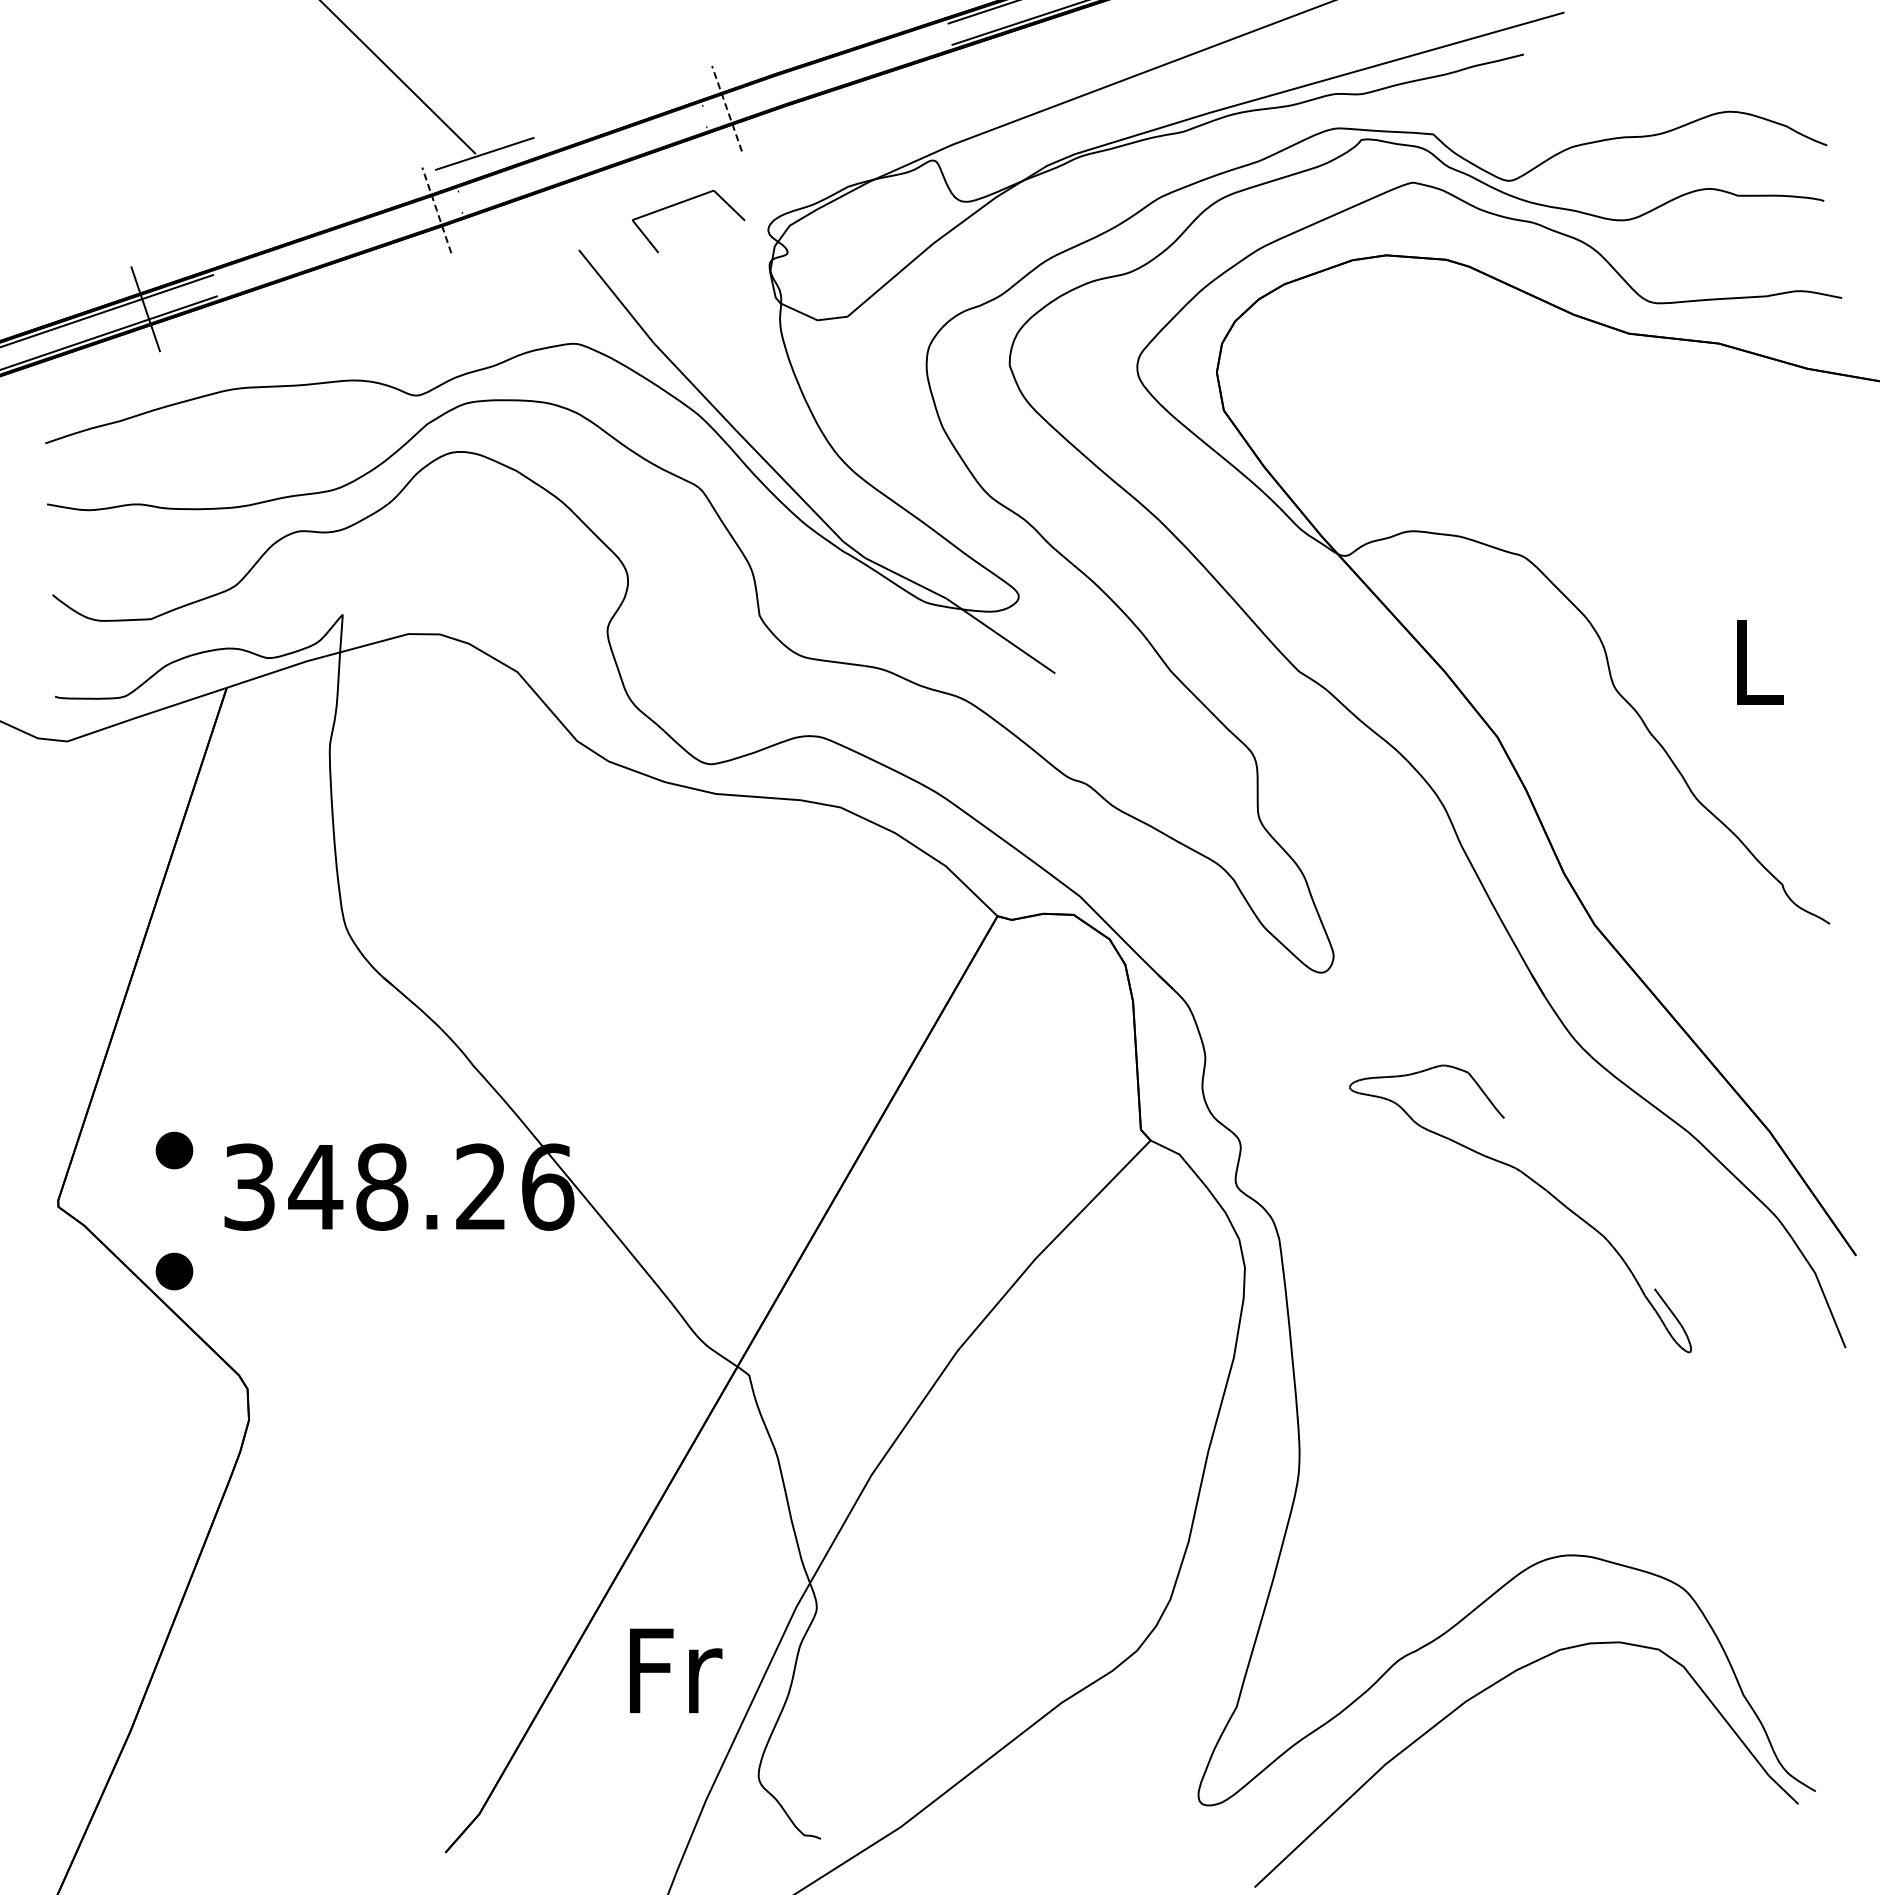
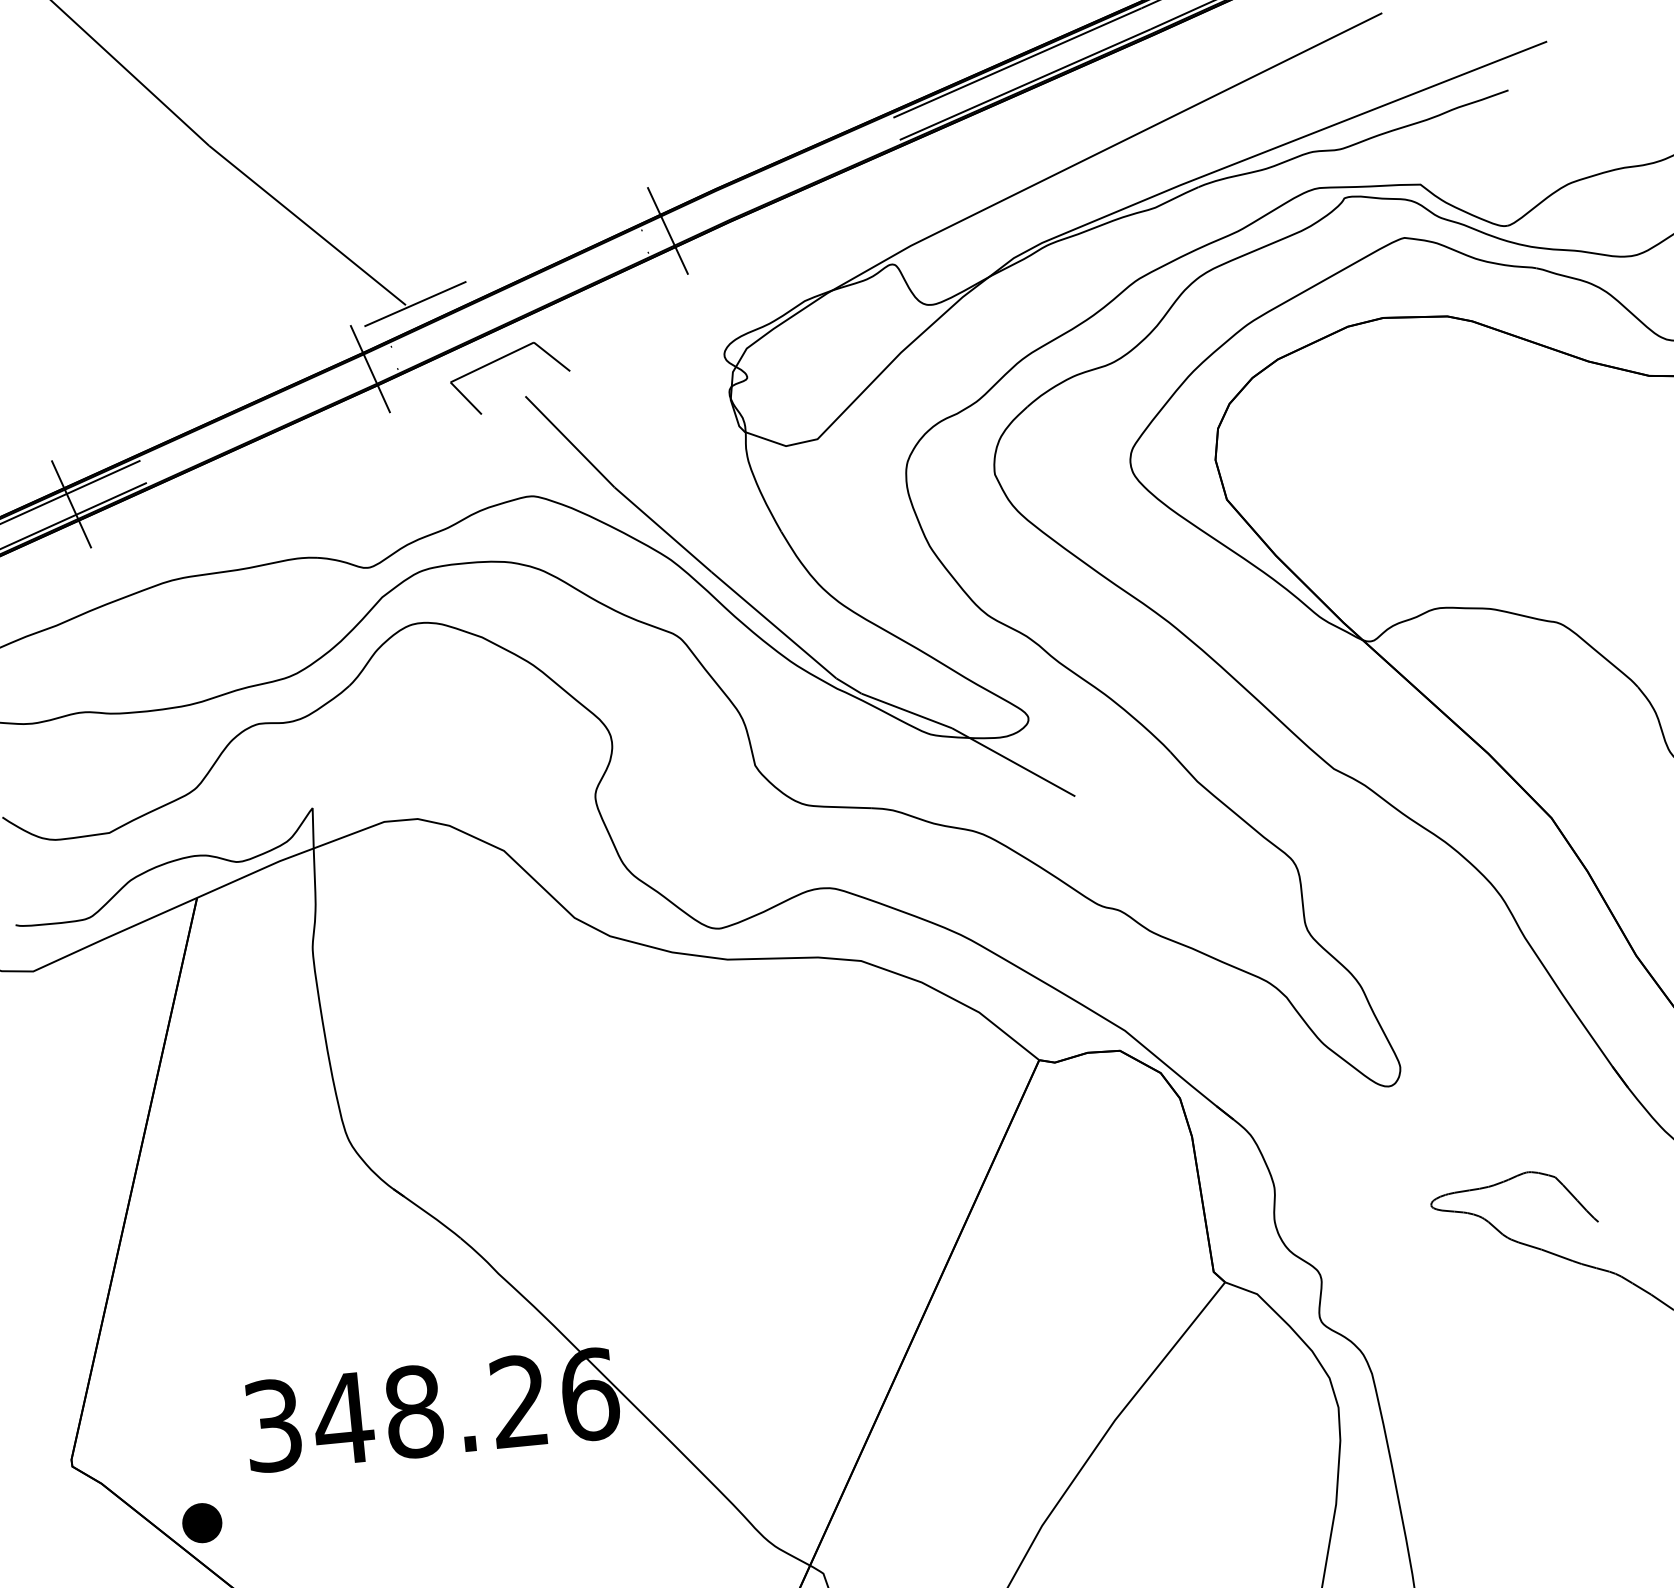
line: (727, 108) -> (668, 230), dashed -> solid
line: (681, 203) -> (500, 359), moved
line: (436, 210) -> (370, 369), dashed -> solid
part: (174, 1150) -> (189, 1394), removed

